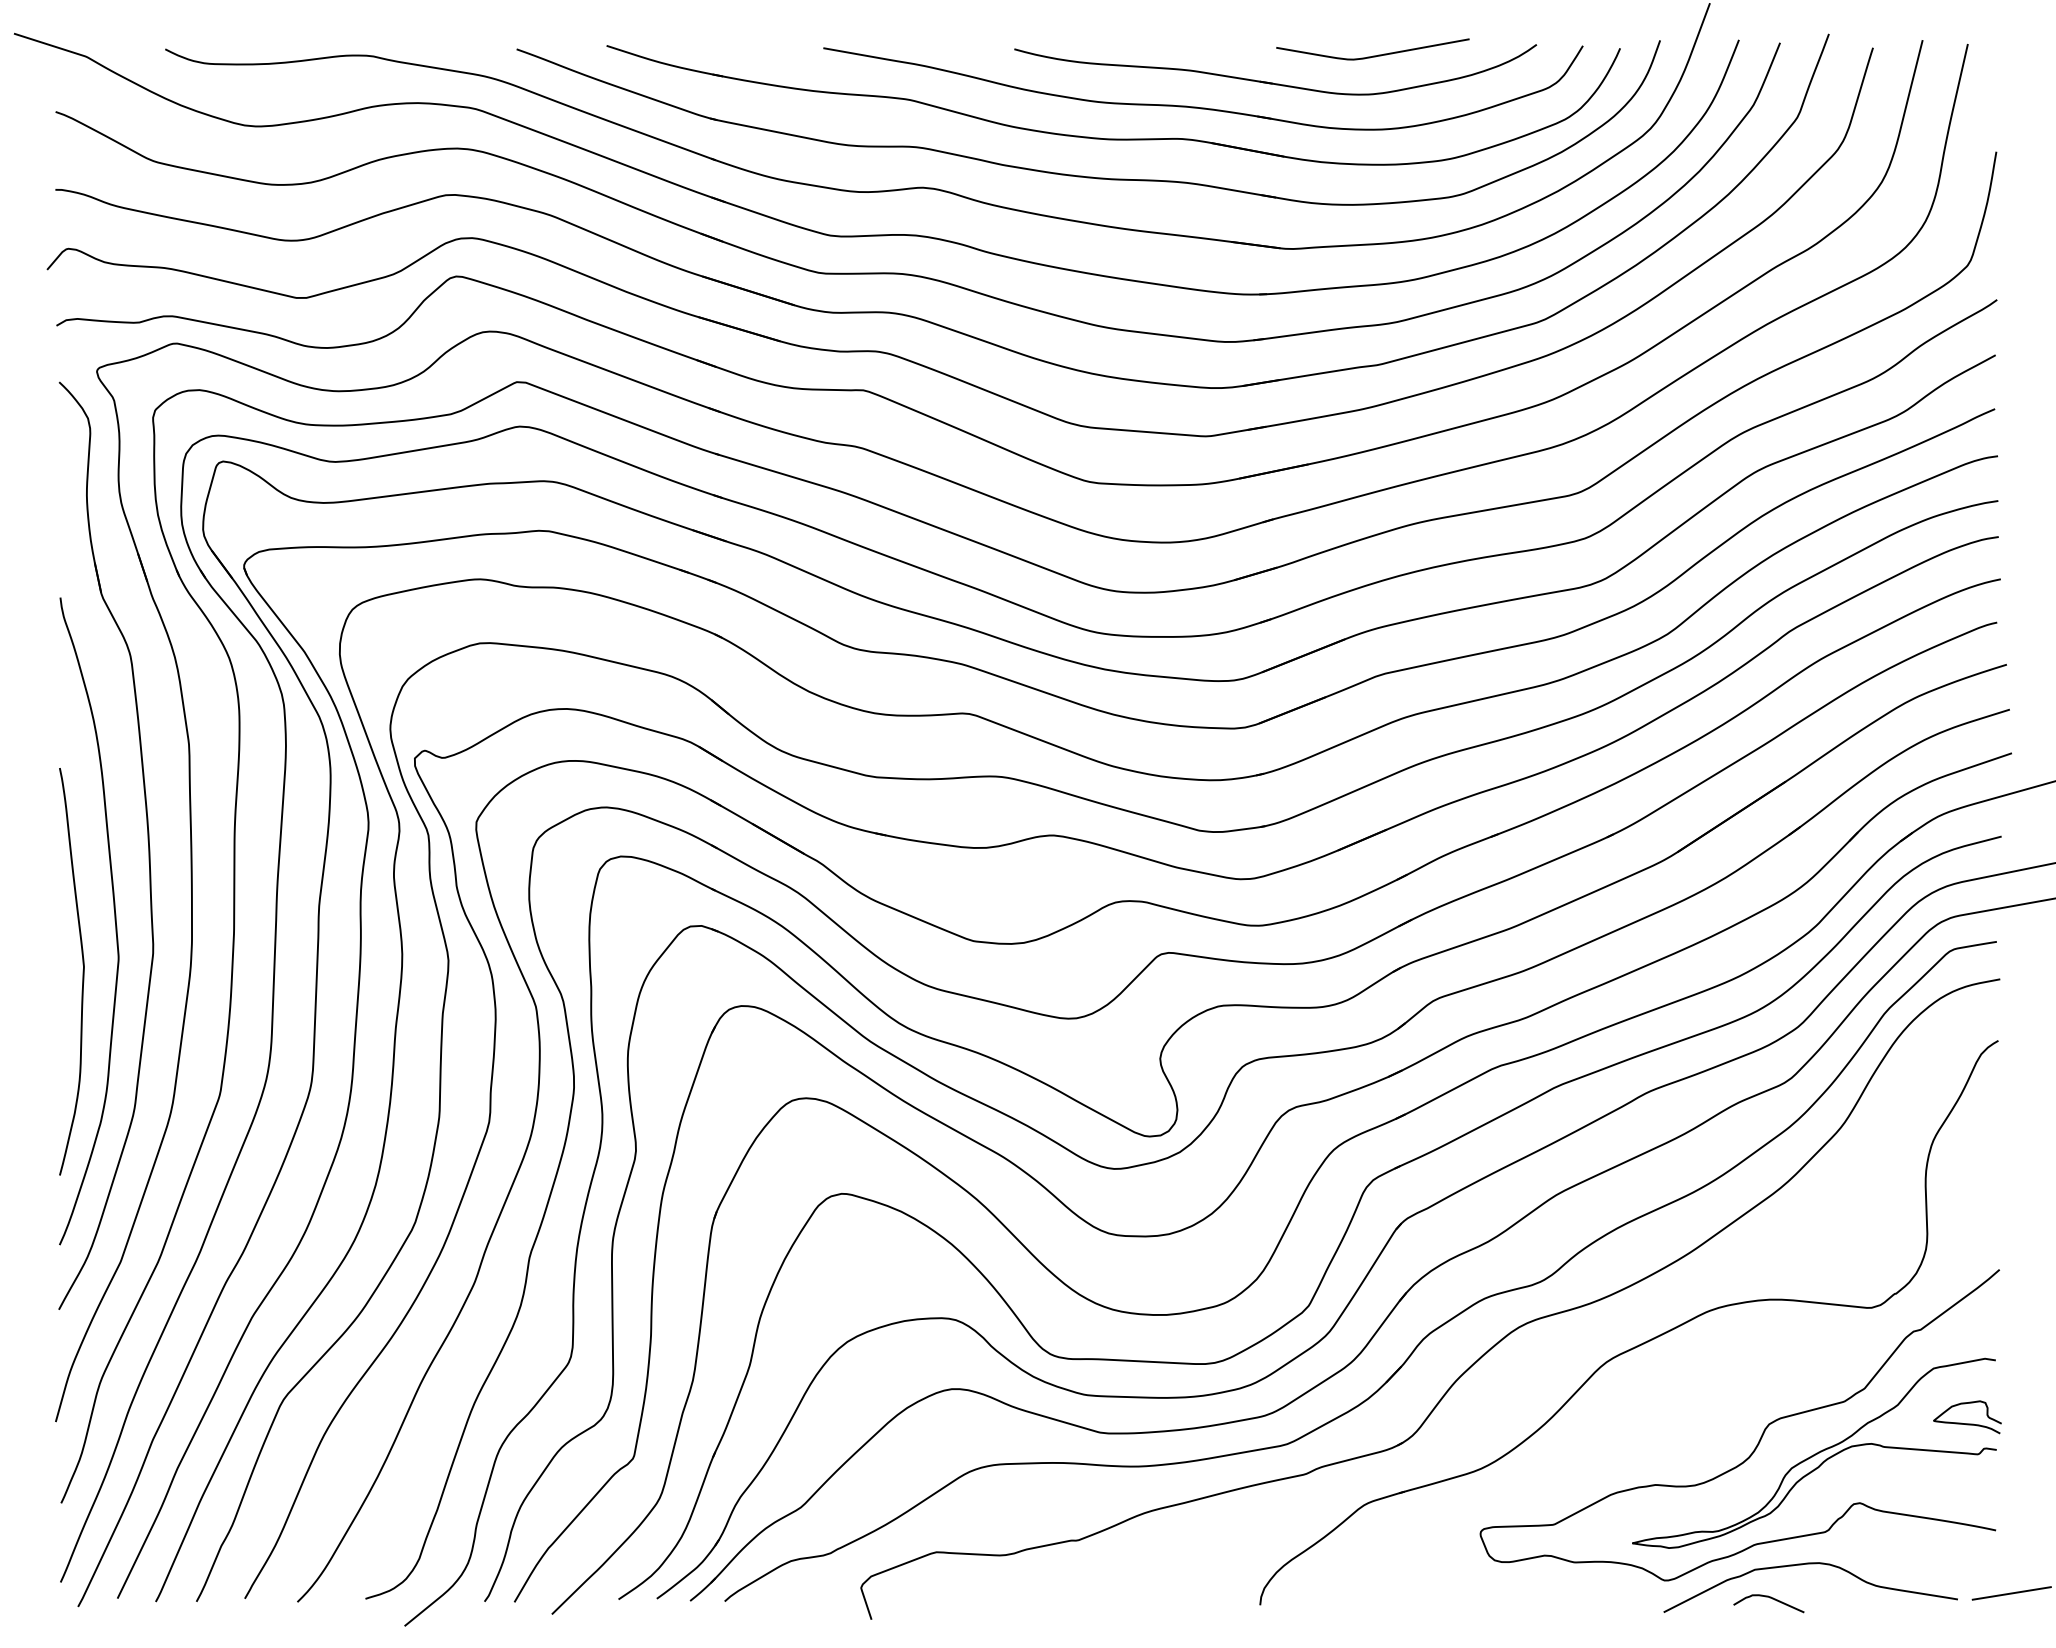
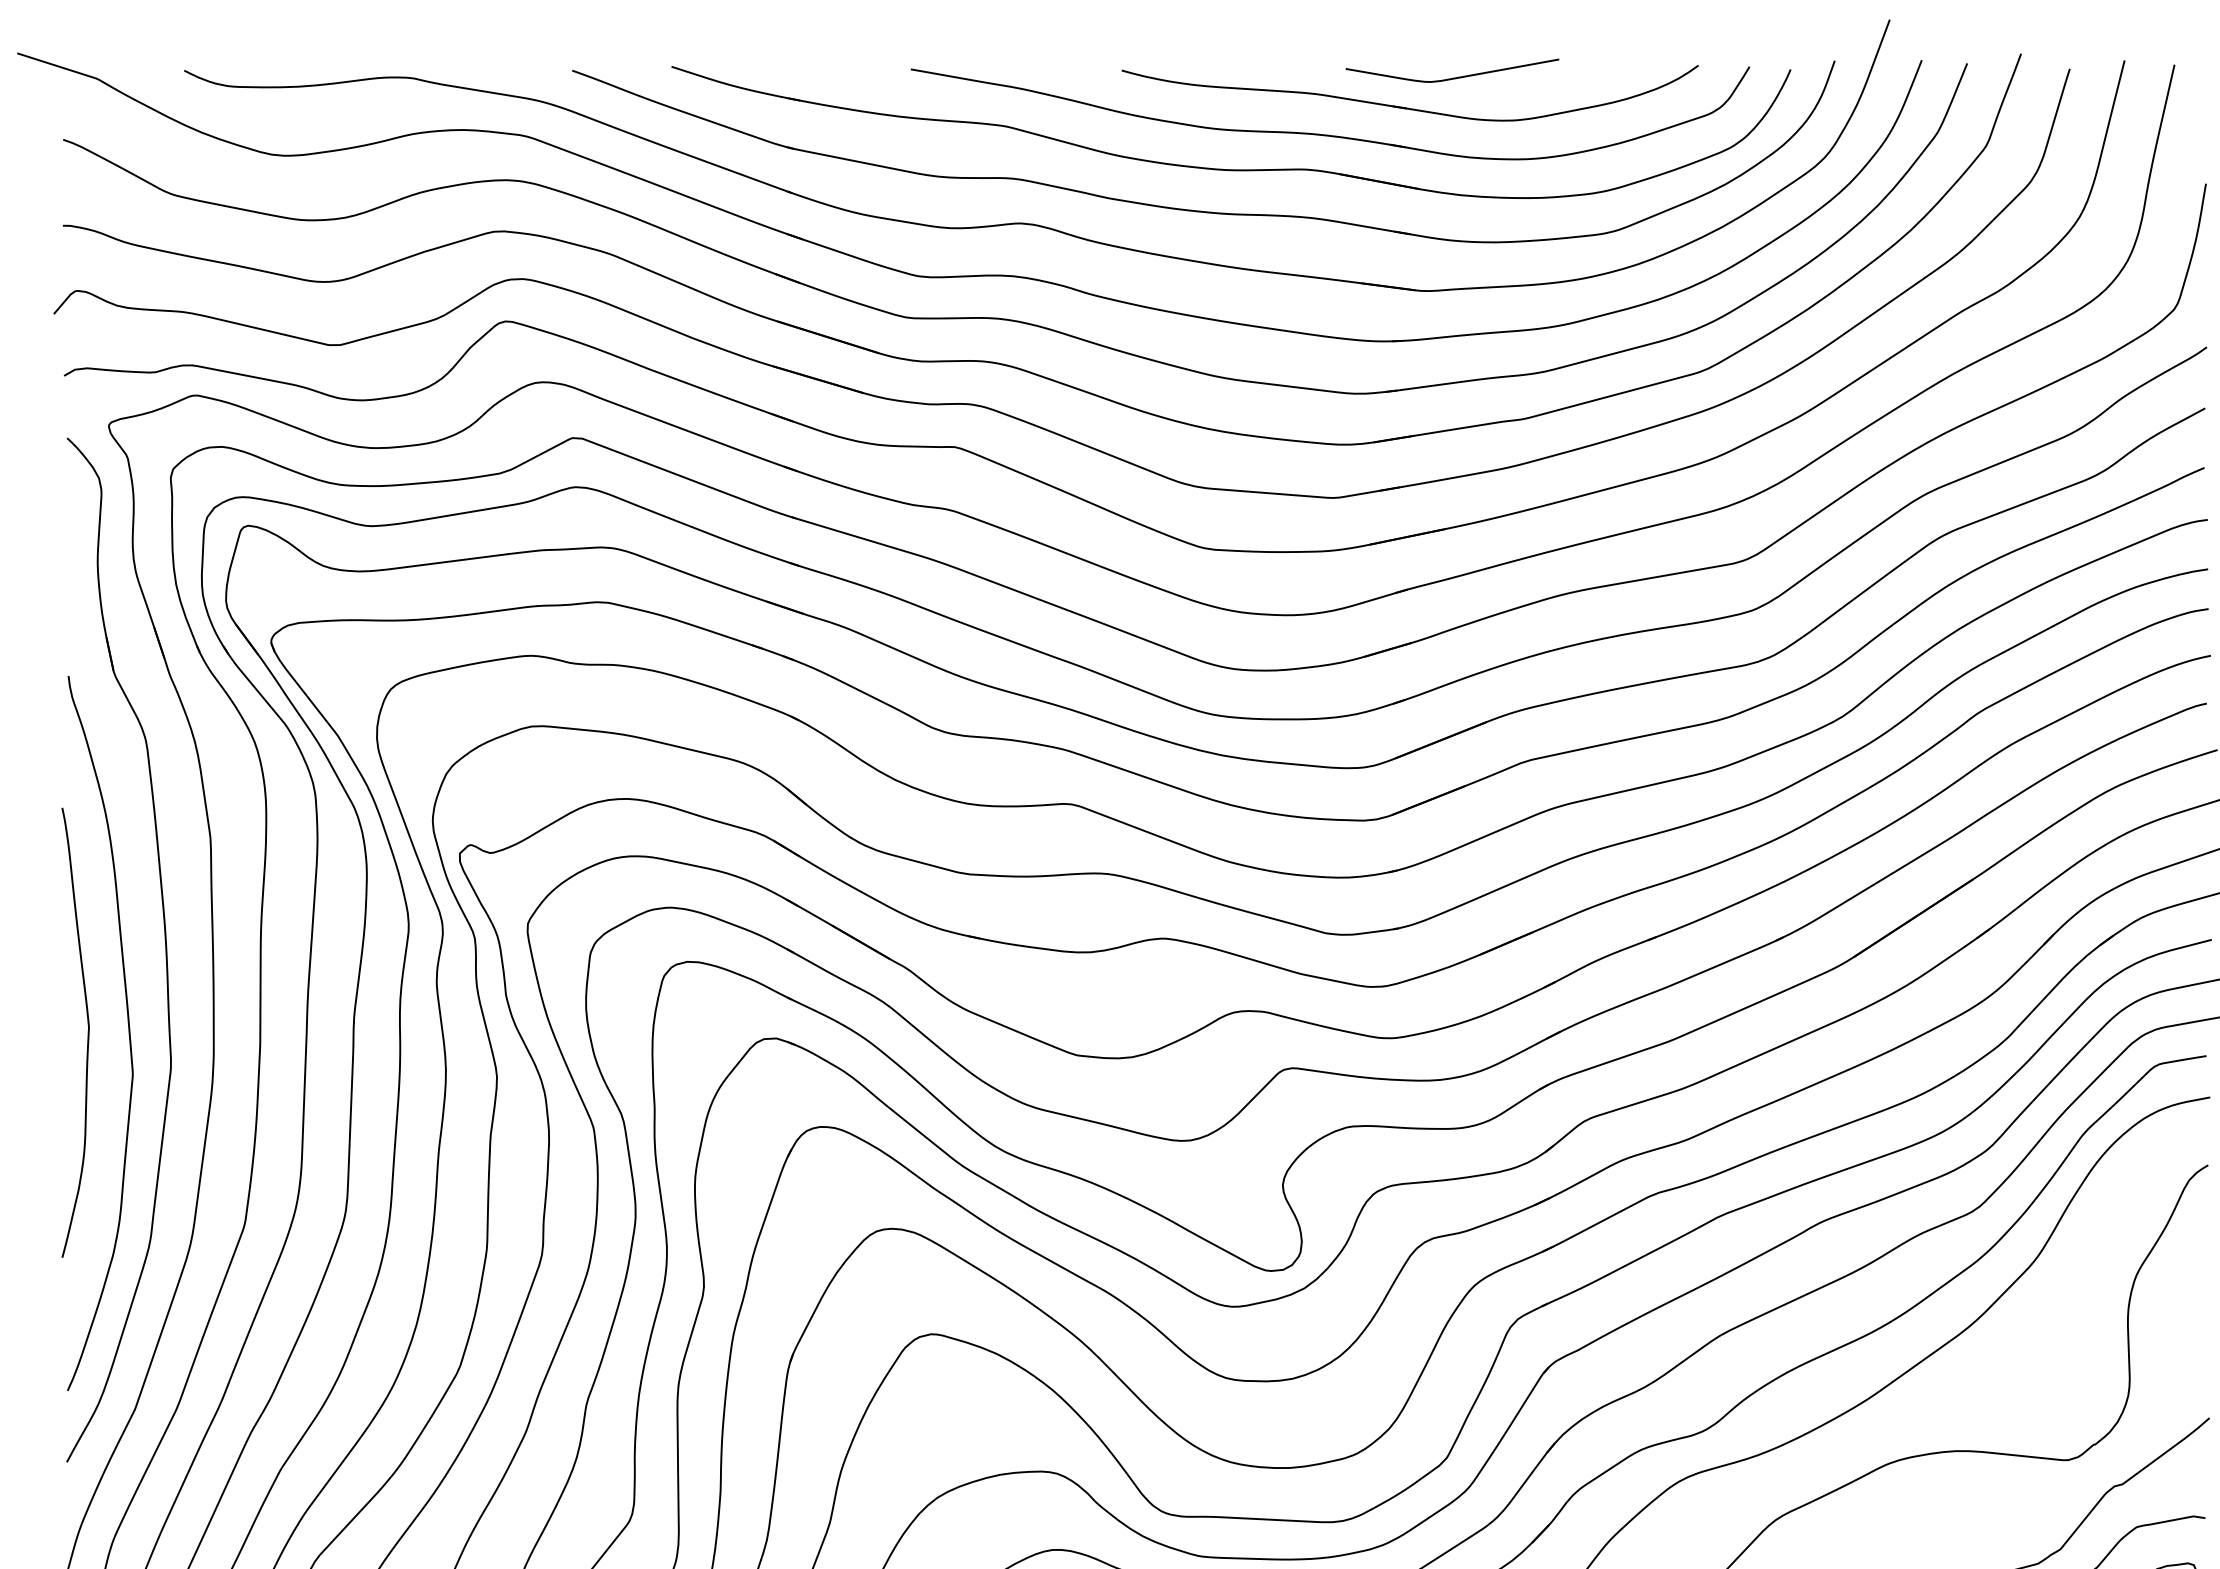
curve: (1373, 55) -> (1453, 77), moved
curve: (82, 971) -> (87, 1032), moved

